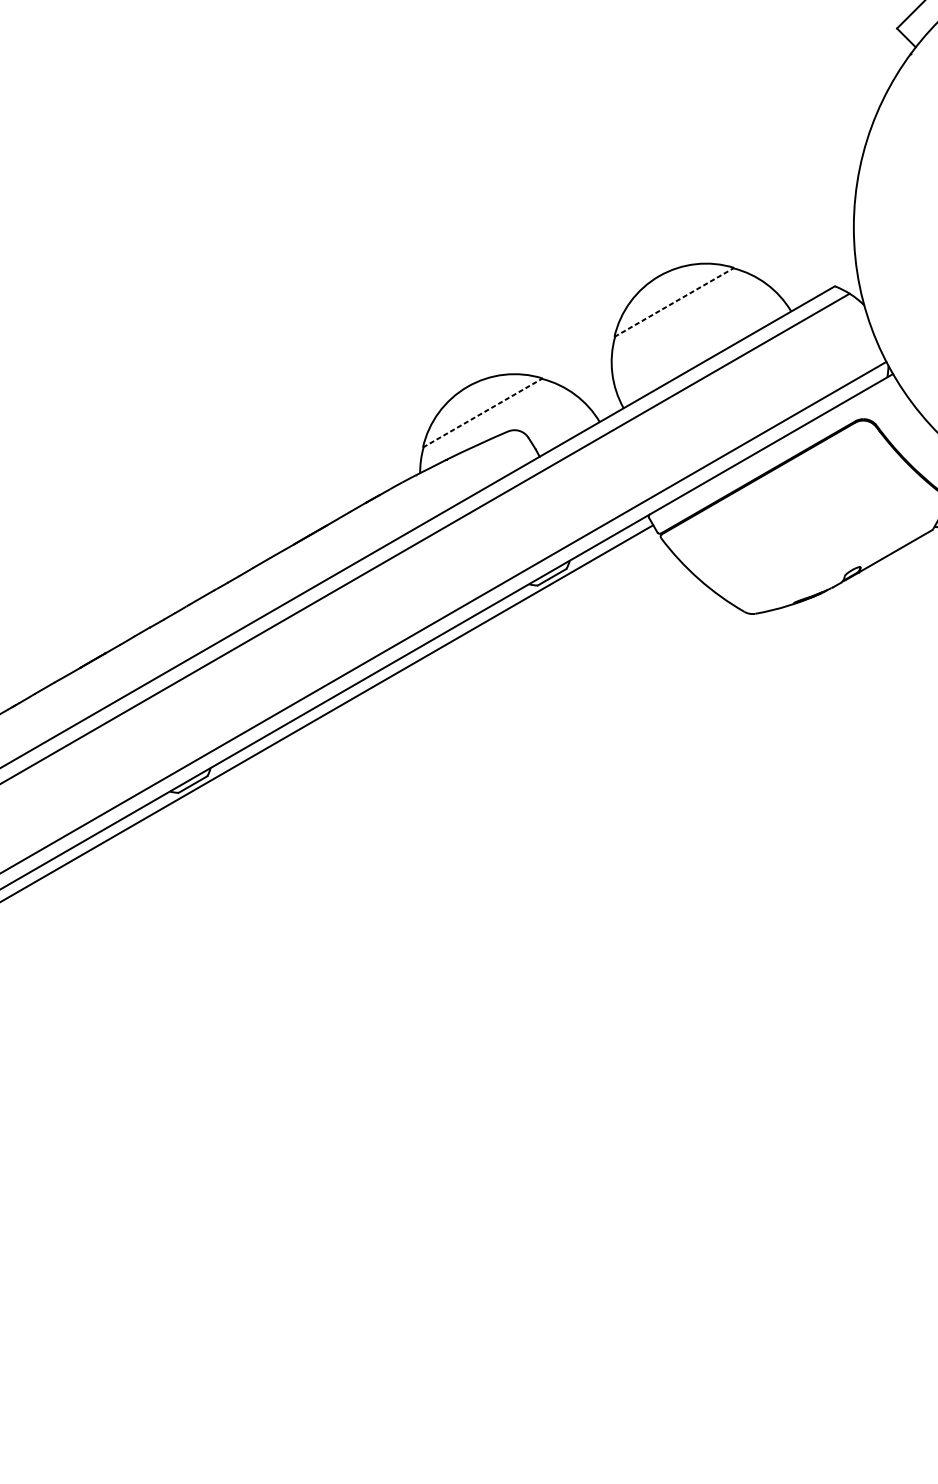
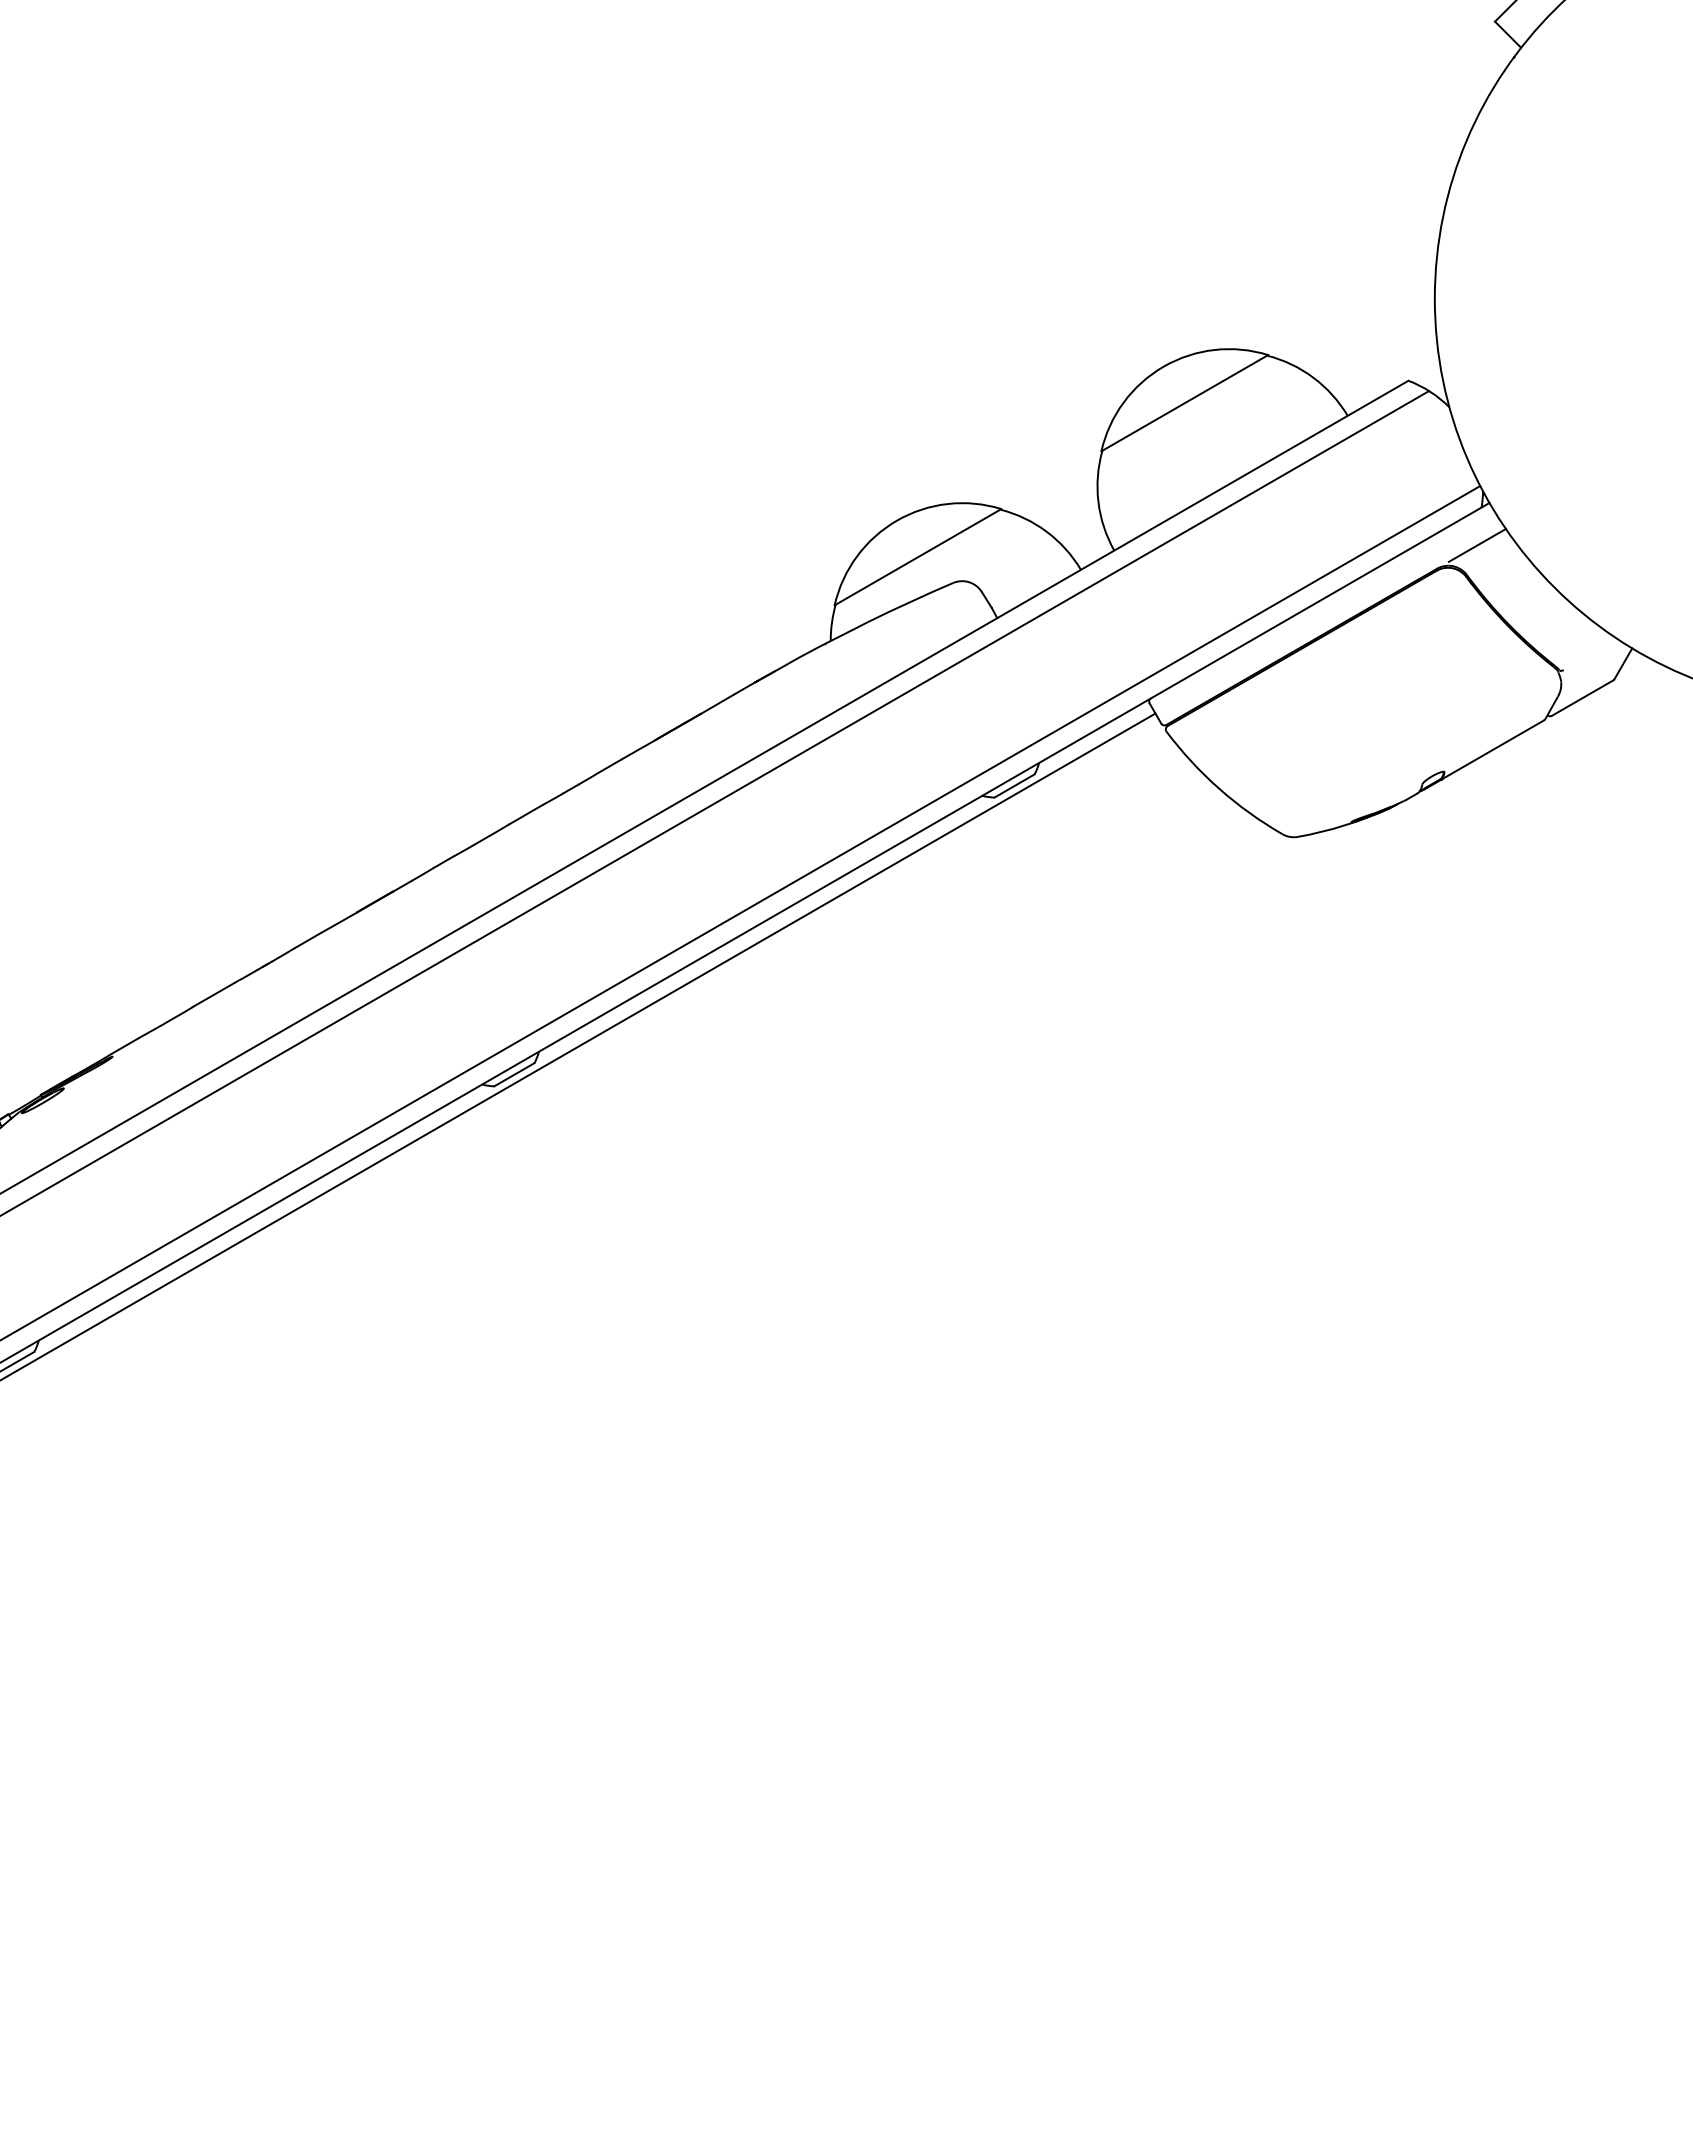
line: (674, 301) -> (1185, 402), dashed -> solid
line: (883, 403) -> (1476, 544), added
line: (483, 412) -> (918, 556), dashed -> solid

